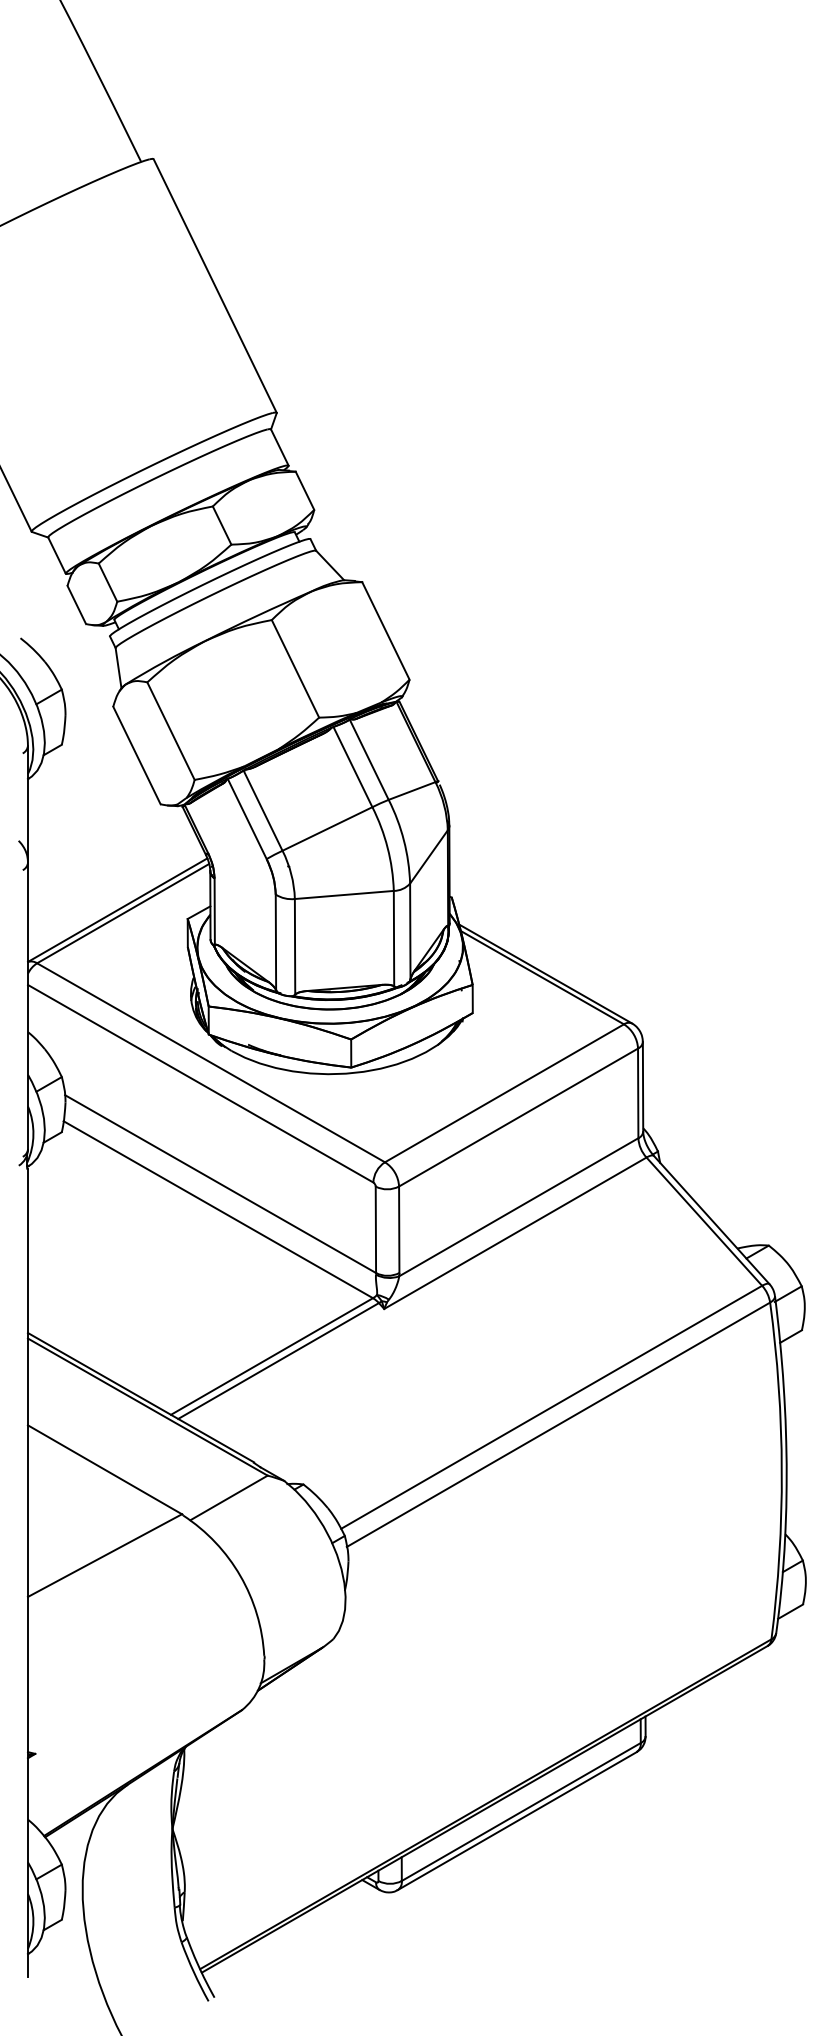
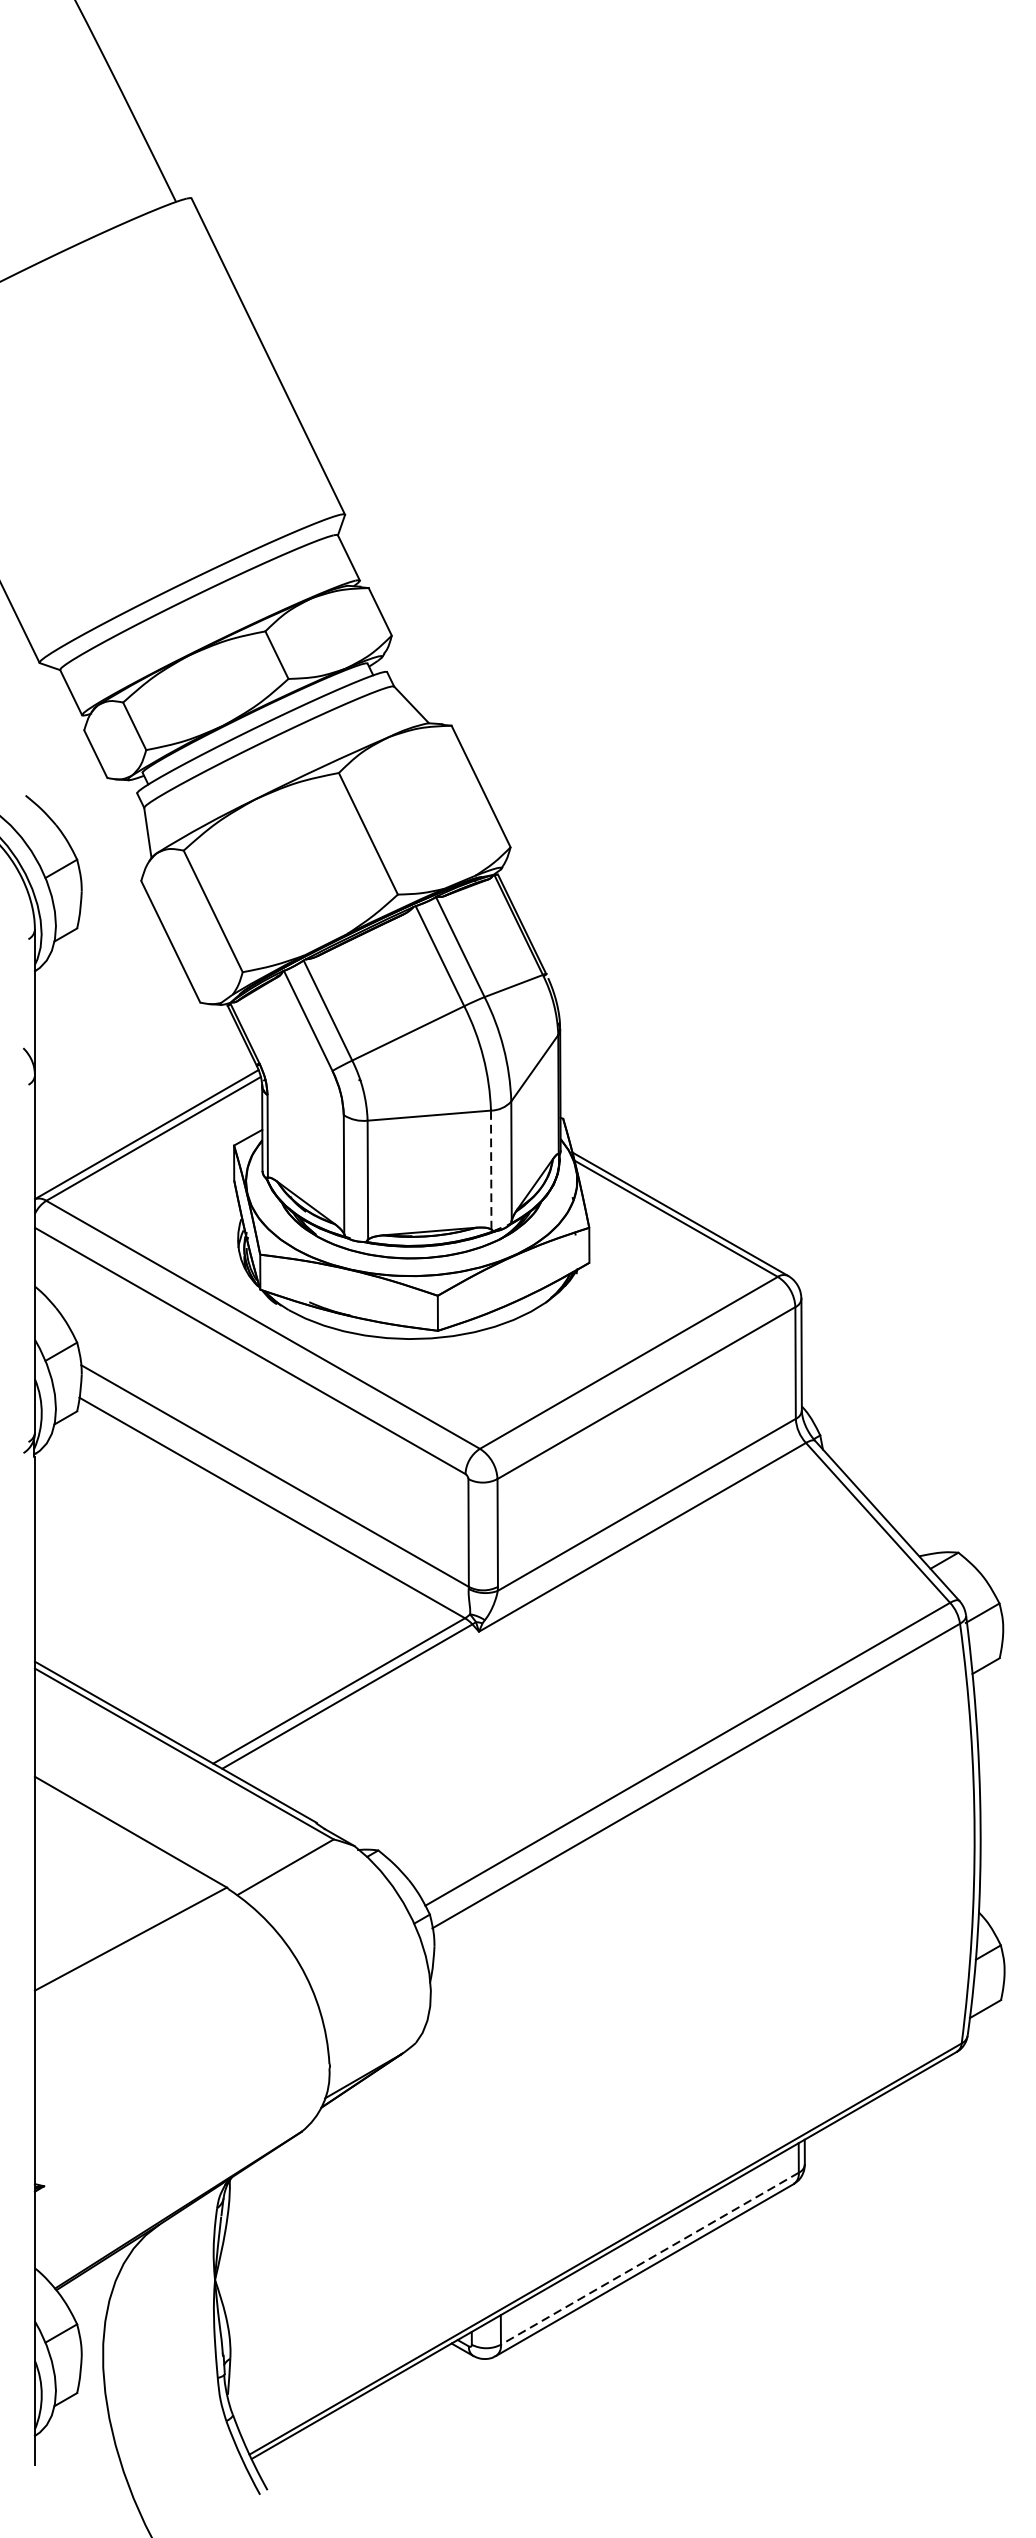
line: (394, 938) -> (491, 1169), solid -> dashed
line: (521, 1812) -> (650, 2259), solid -> dashed

